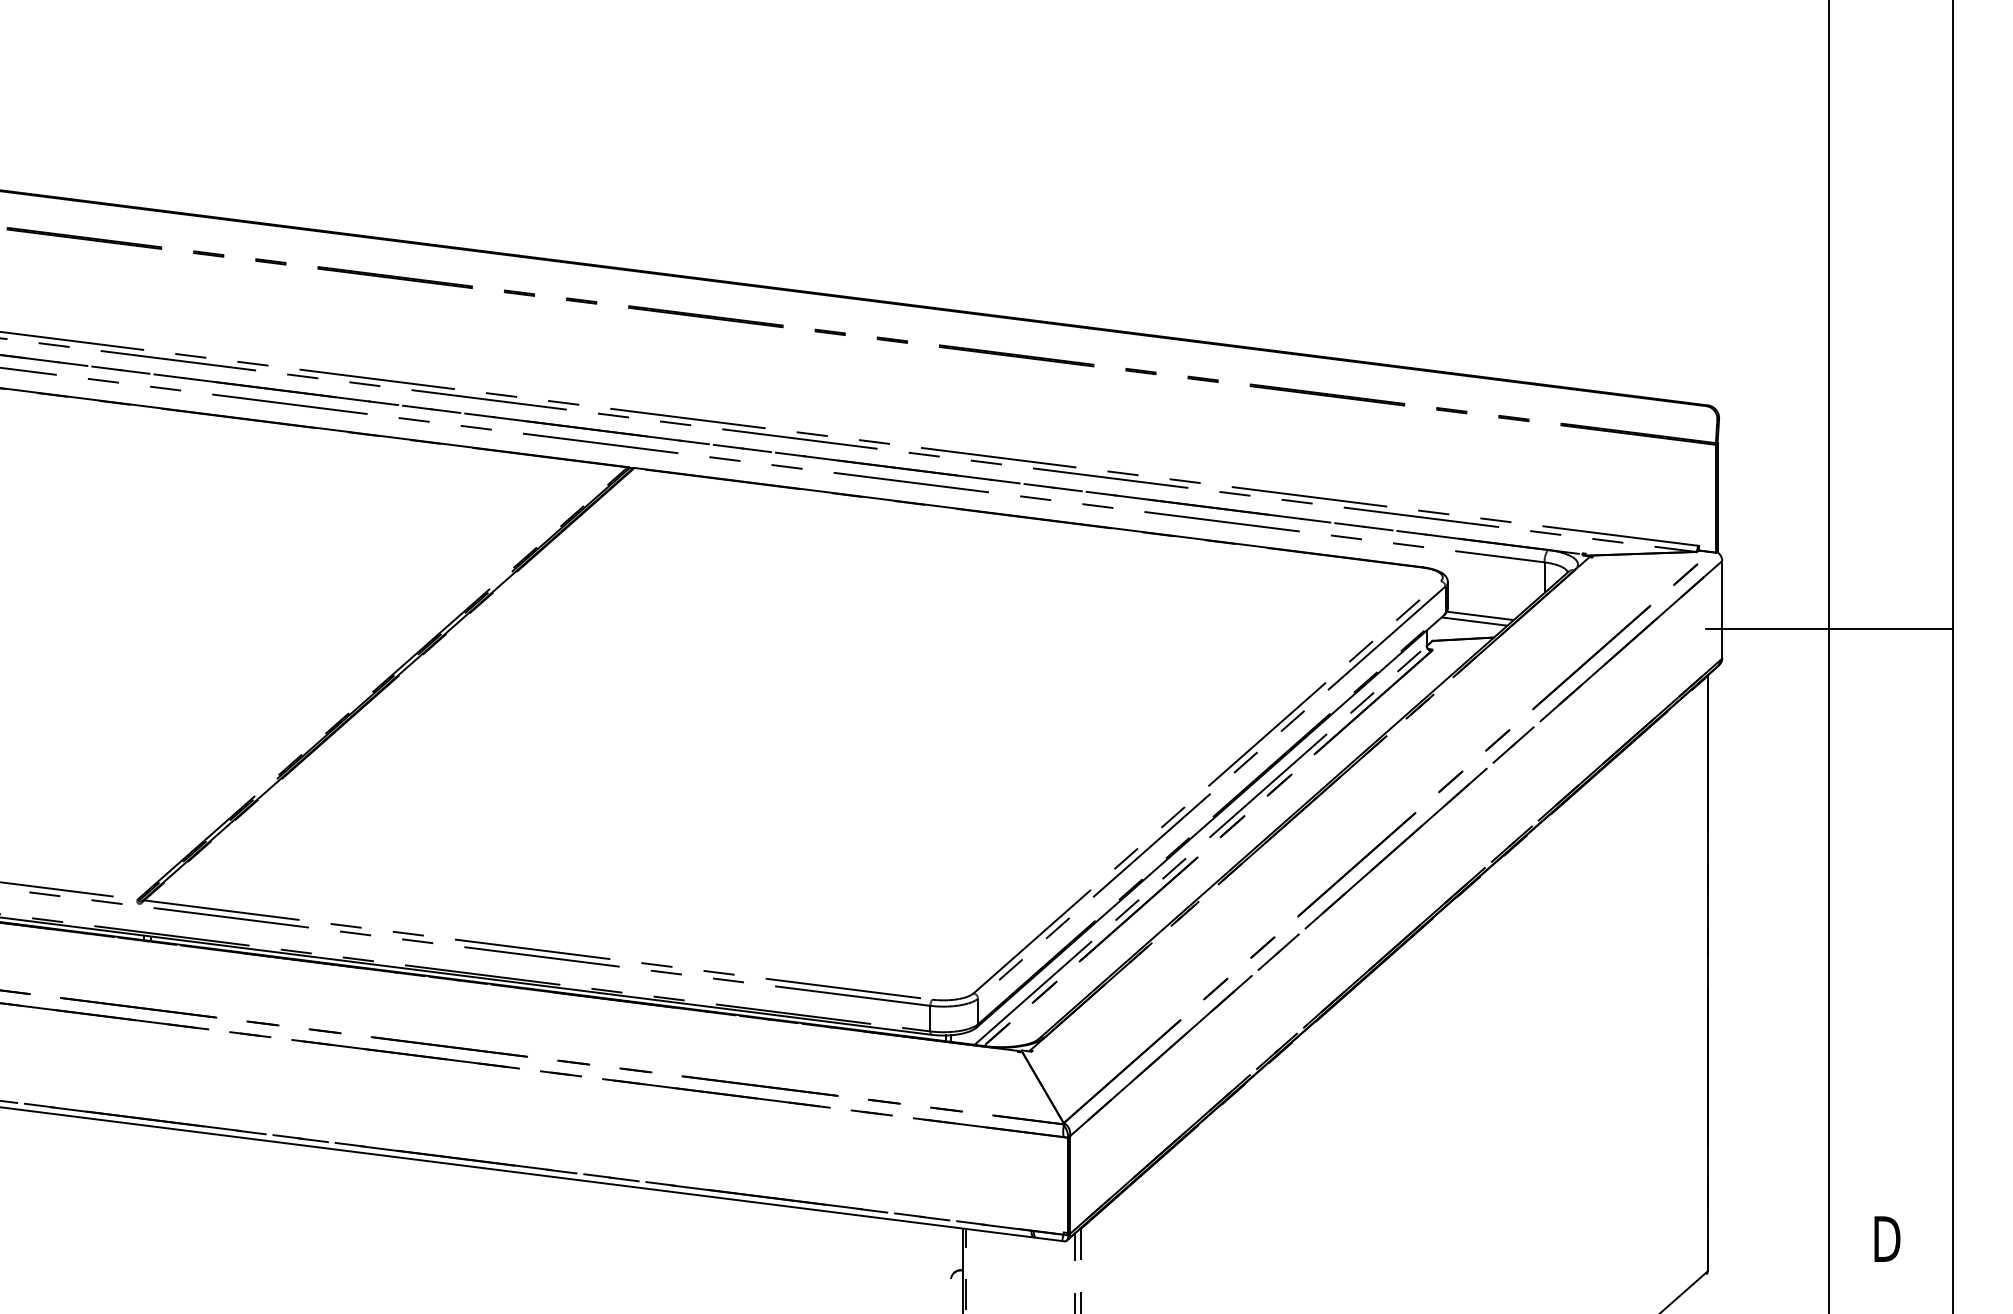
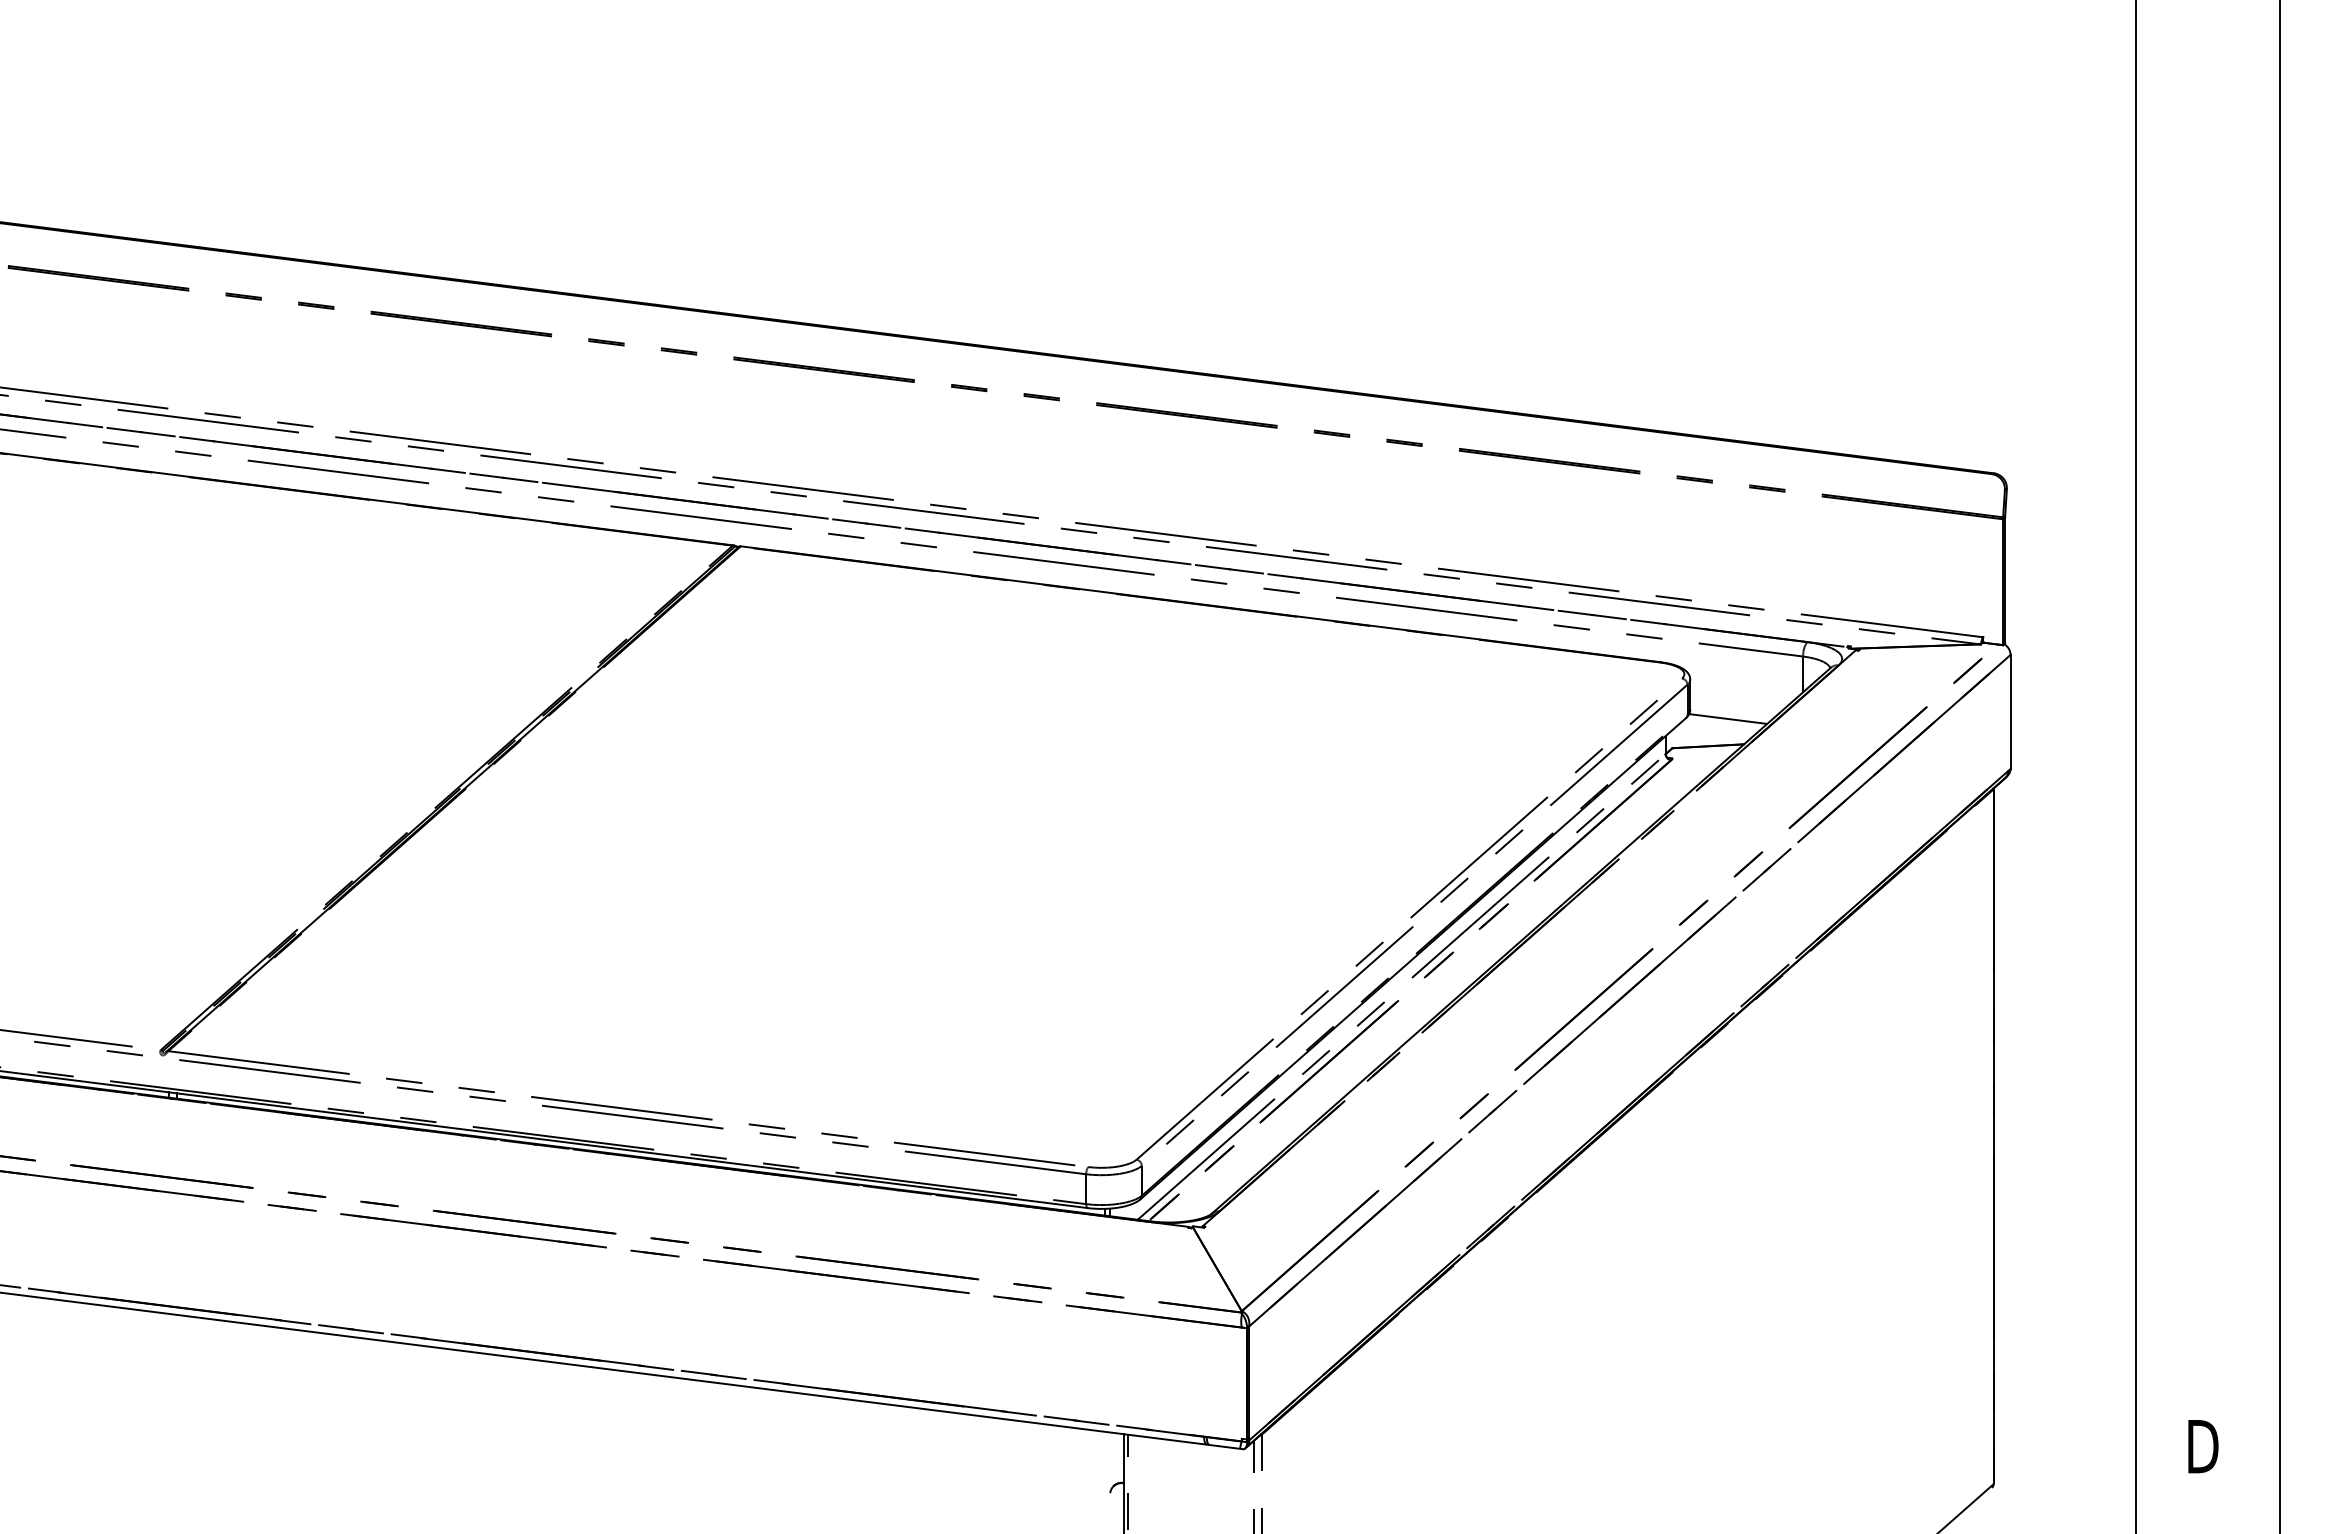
line: (1474, 621) -> (1721, 725), removed
line: (1829, 628) -> (2135, 733), removed

